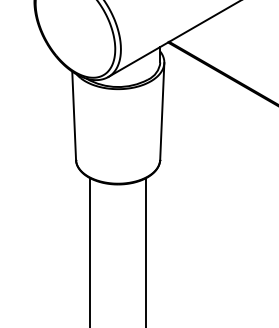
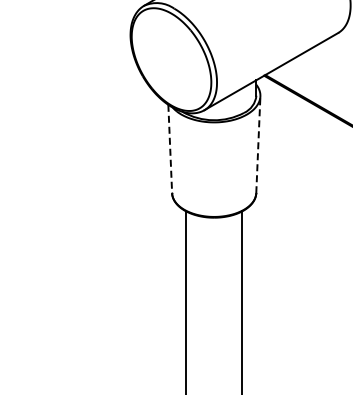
line: (162, 111) -> (258, 144), solid -> dashed
line: (74, 116) -> (170, 149), solid -> dashed

